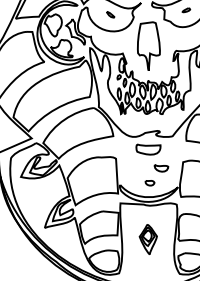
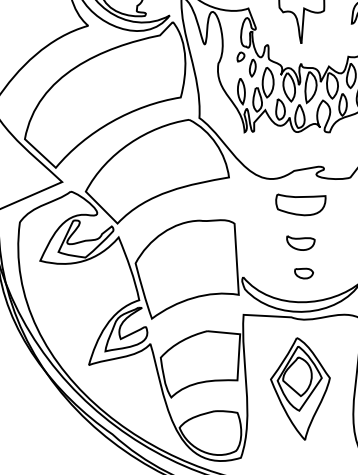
part: (161, 168) -> (300, 243), moved
part: (148, 239) -> (300, 388), size x1.67

